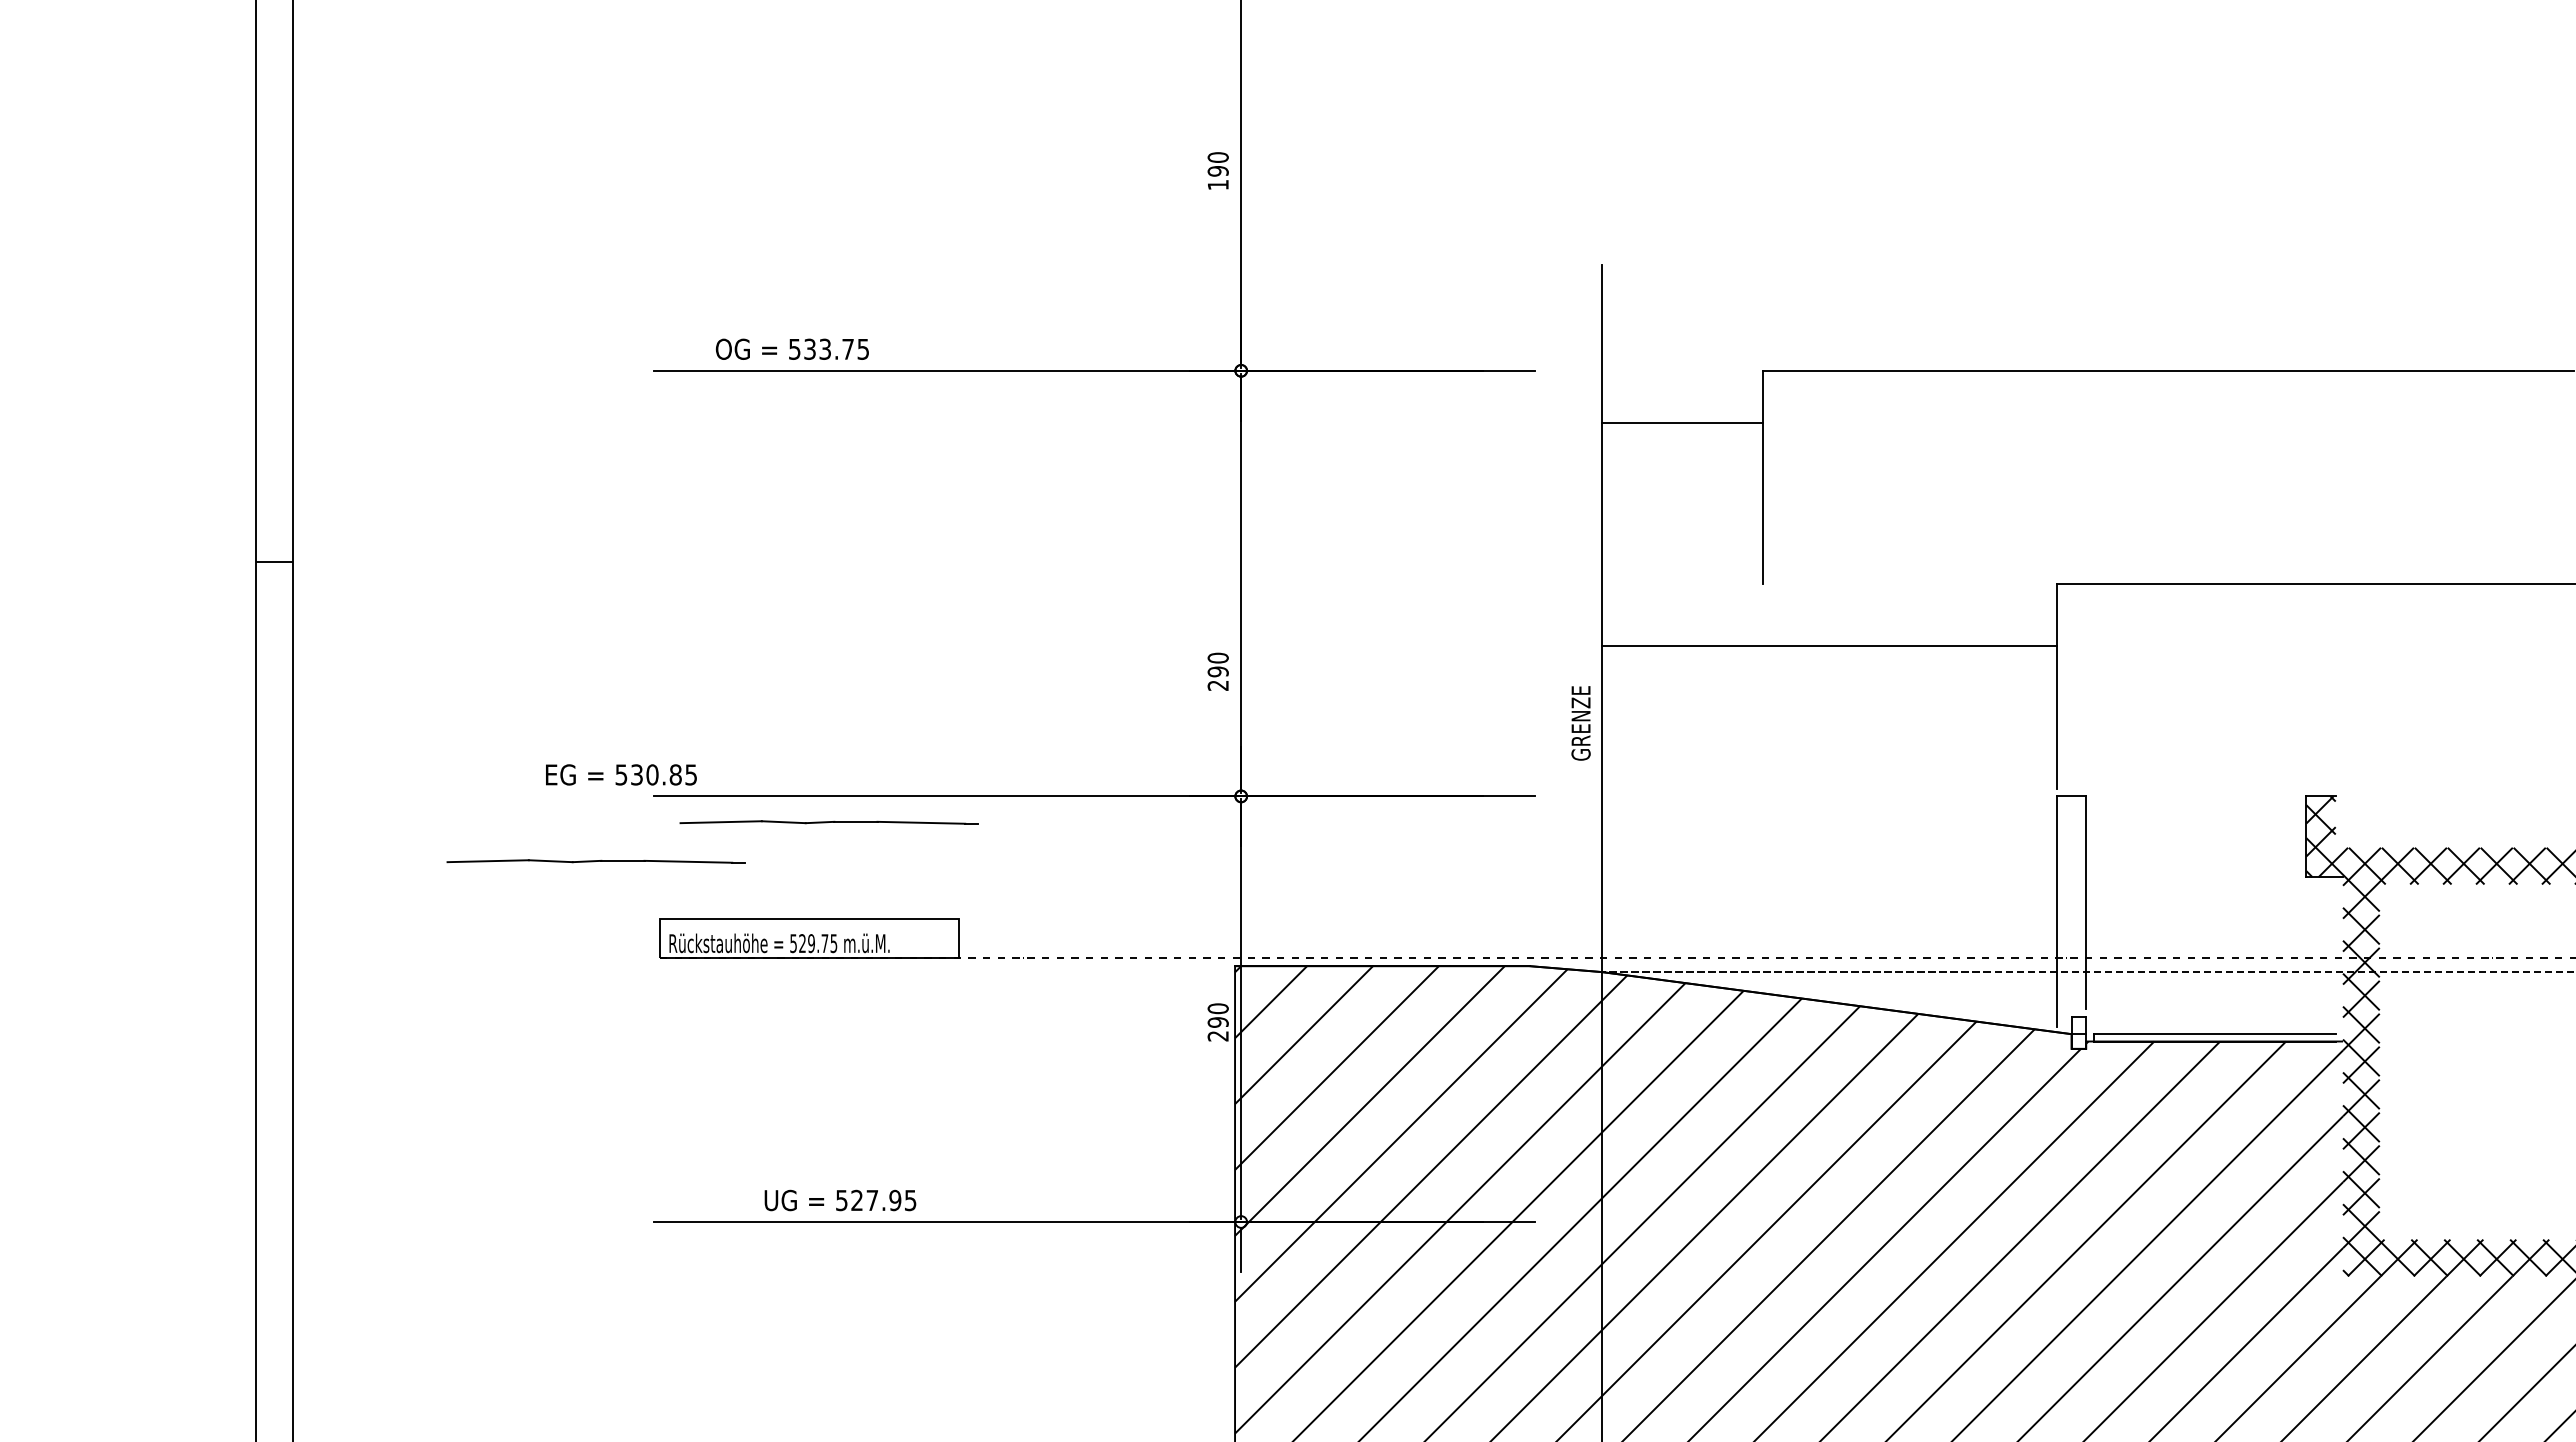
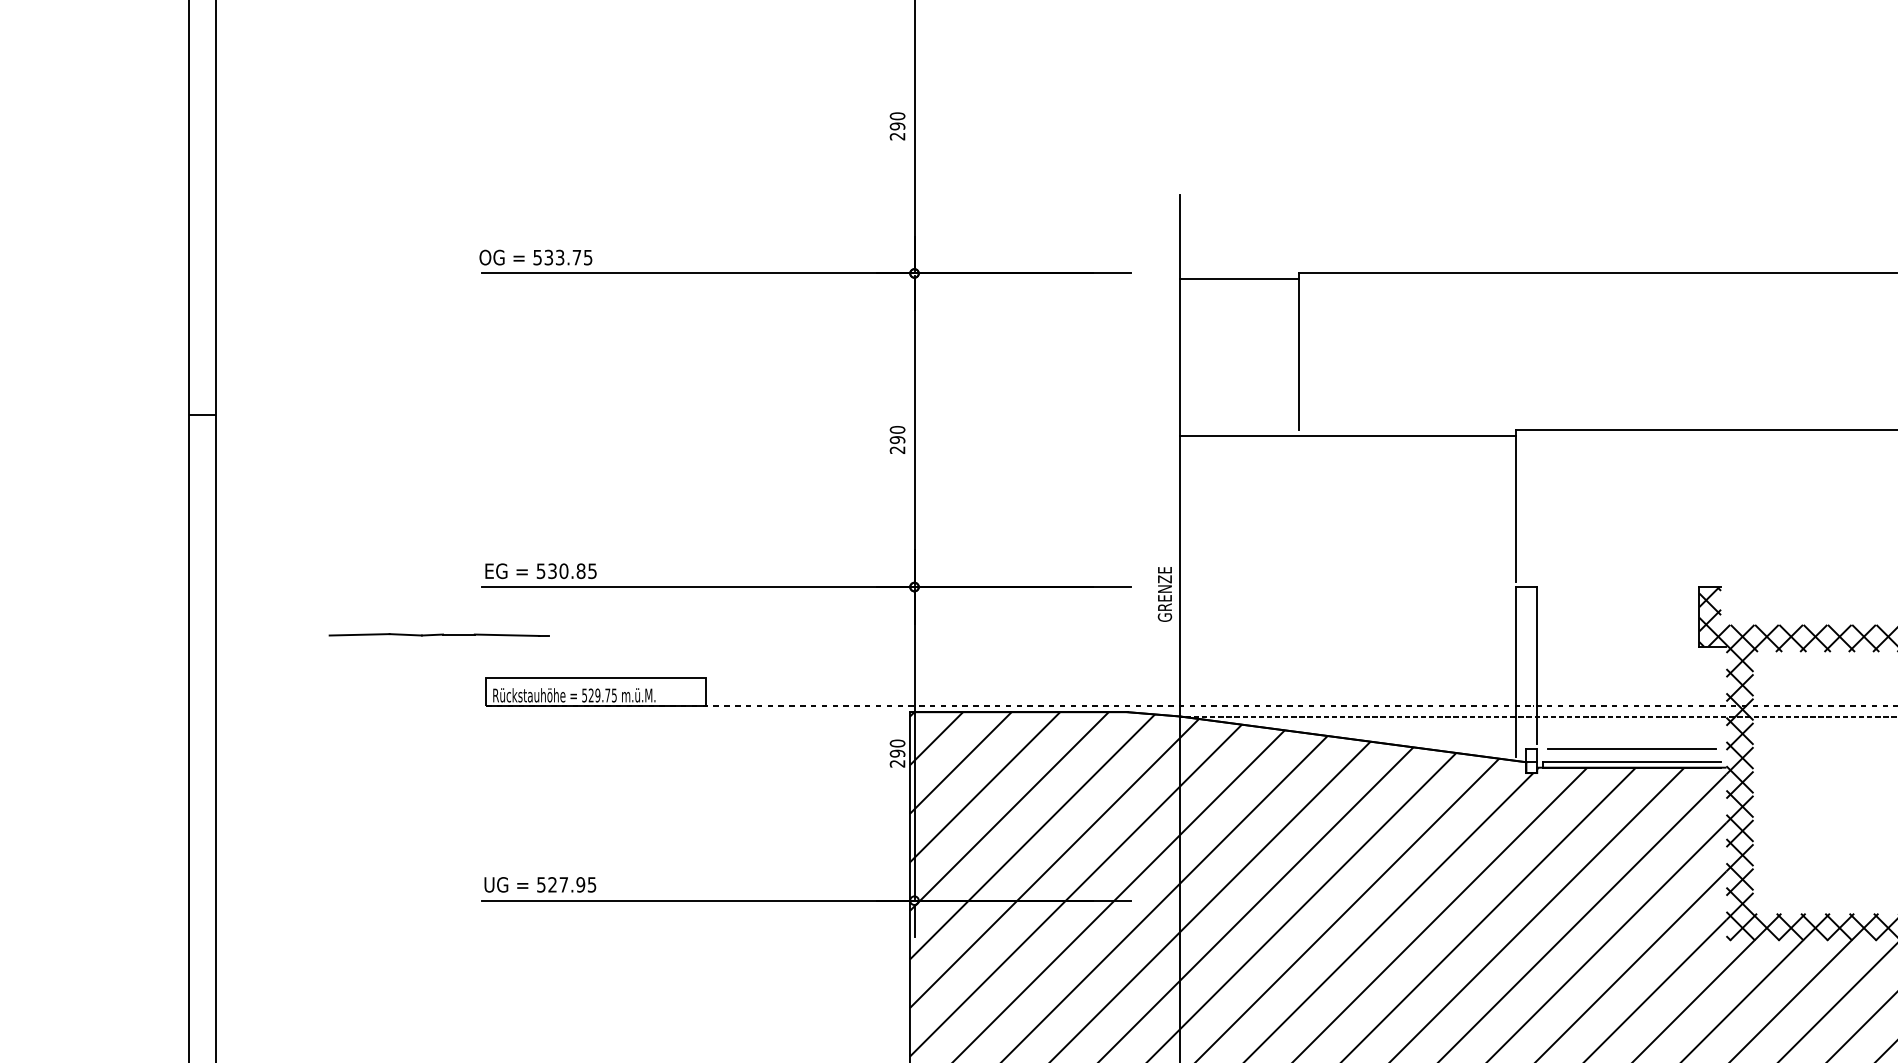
text: (1217, 185) -> (897, 136), 190 -> 290
text: (791, 348) -> (535, 257), moved
line: (1682, 423) -> (1239, 279), moved
line: (1828, 645) -> (1347, 435), moved
text: (1217, 671) -> (897, 439), moved
text: (1580, 723) -> (1164, 594), moved
text: (621, 774) -> (541, 570), moved
part: (828, 822) -> (610, 606), removed
line: (2214, 1016) -> (1631, 749), added
text: (840, 1200) -> (540, 884), moved

